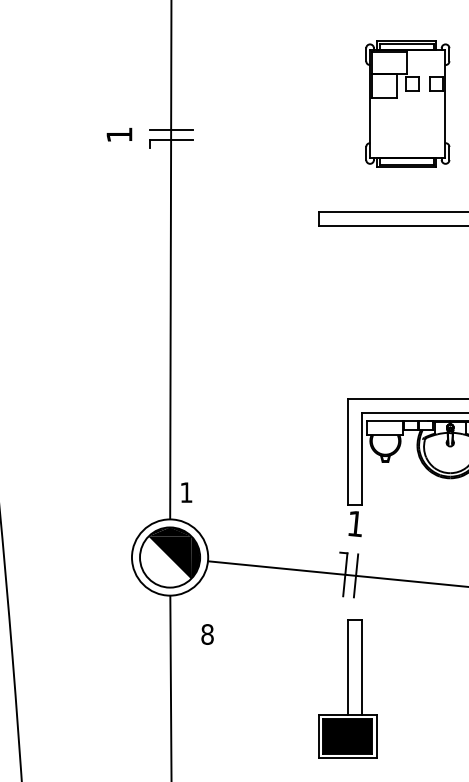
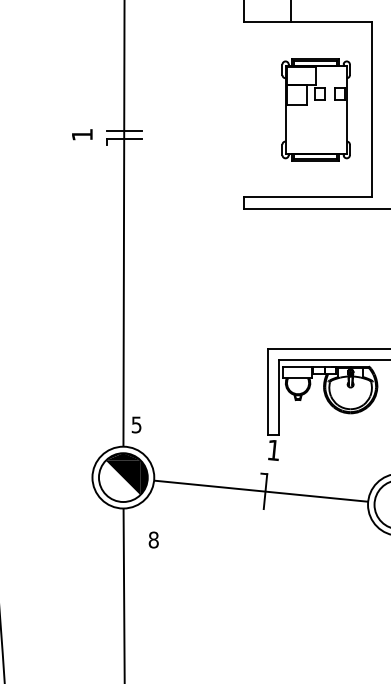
text: (186, 492) -> (136, 424), 1 -> 5
line: (355, 575) -> (273, 492), removed
part: (347, 688) -> (267, 583), removed

